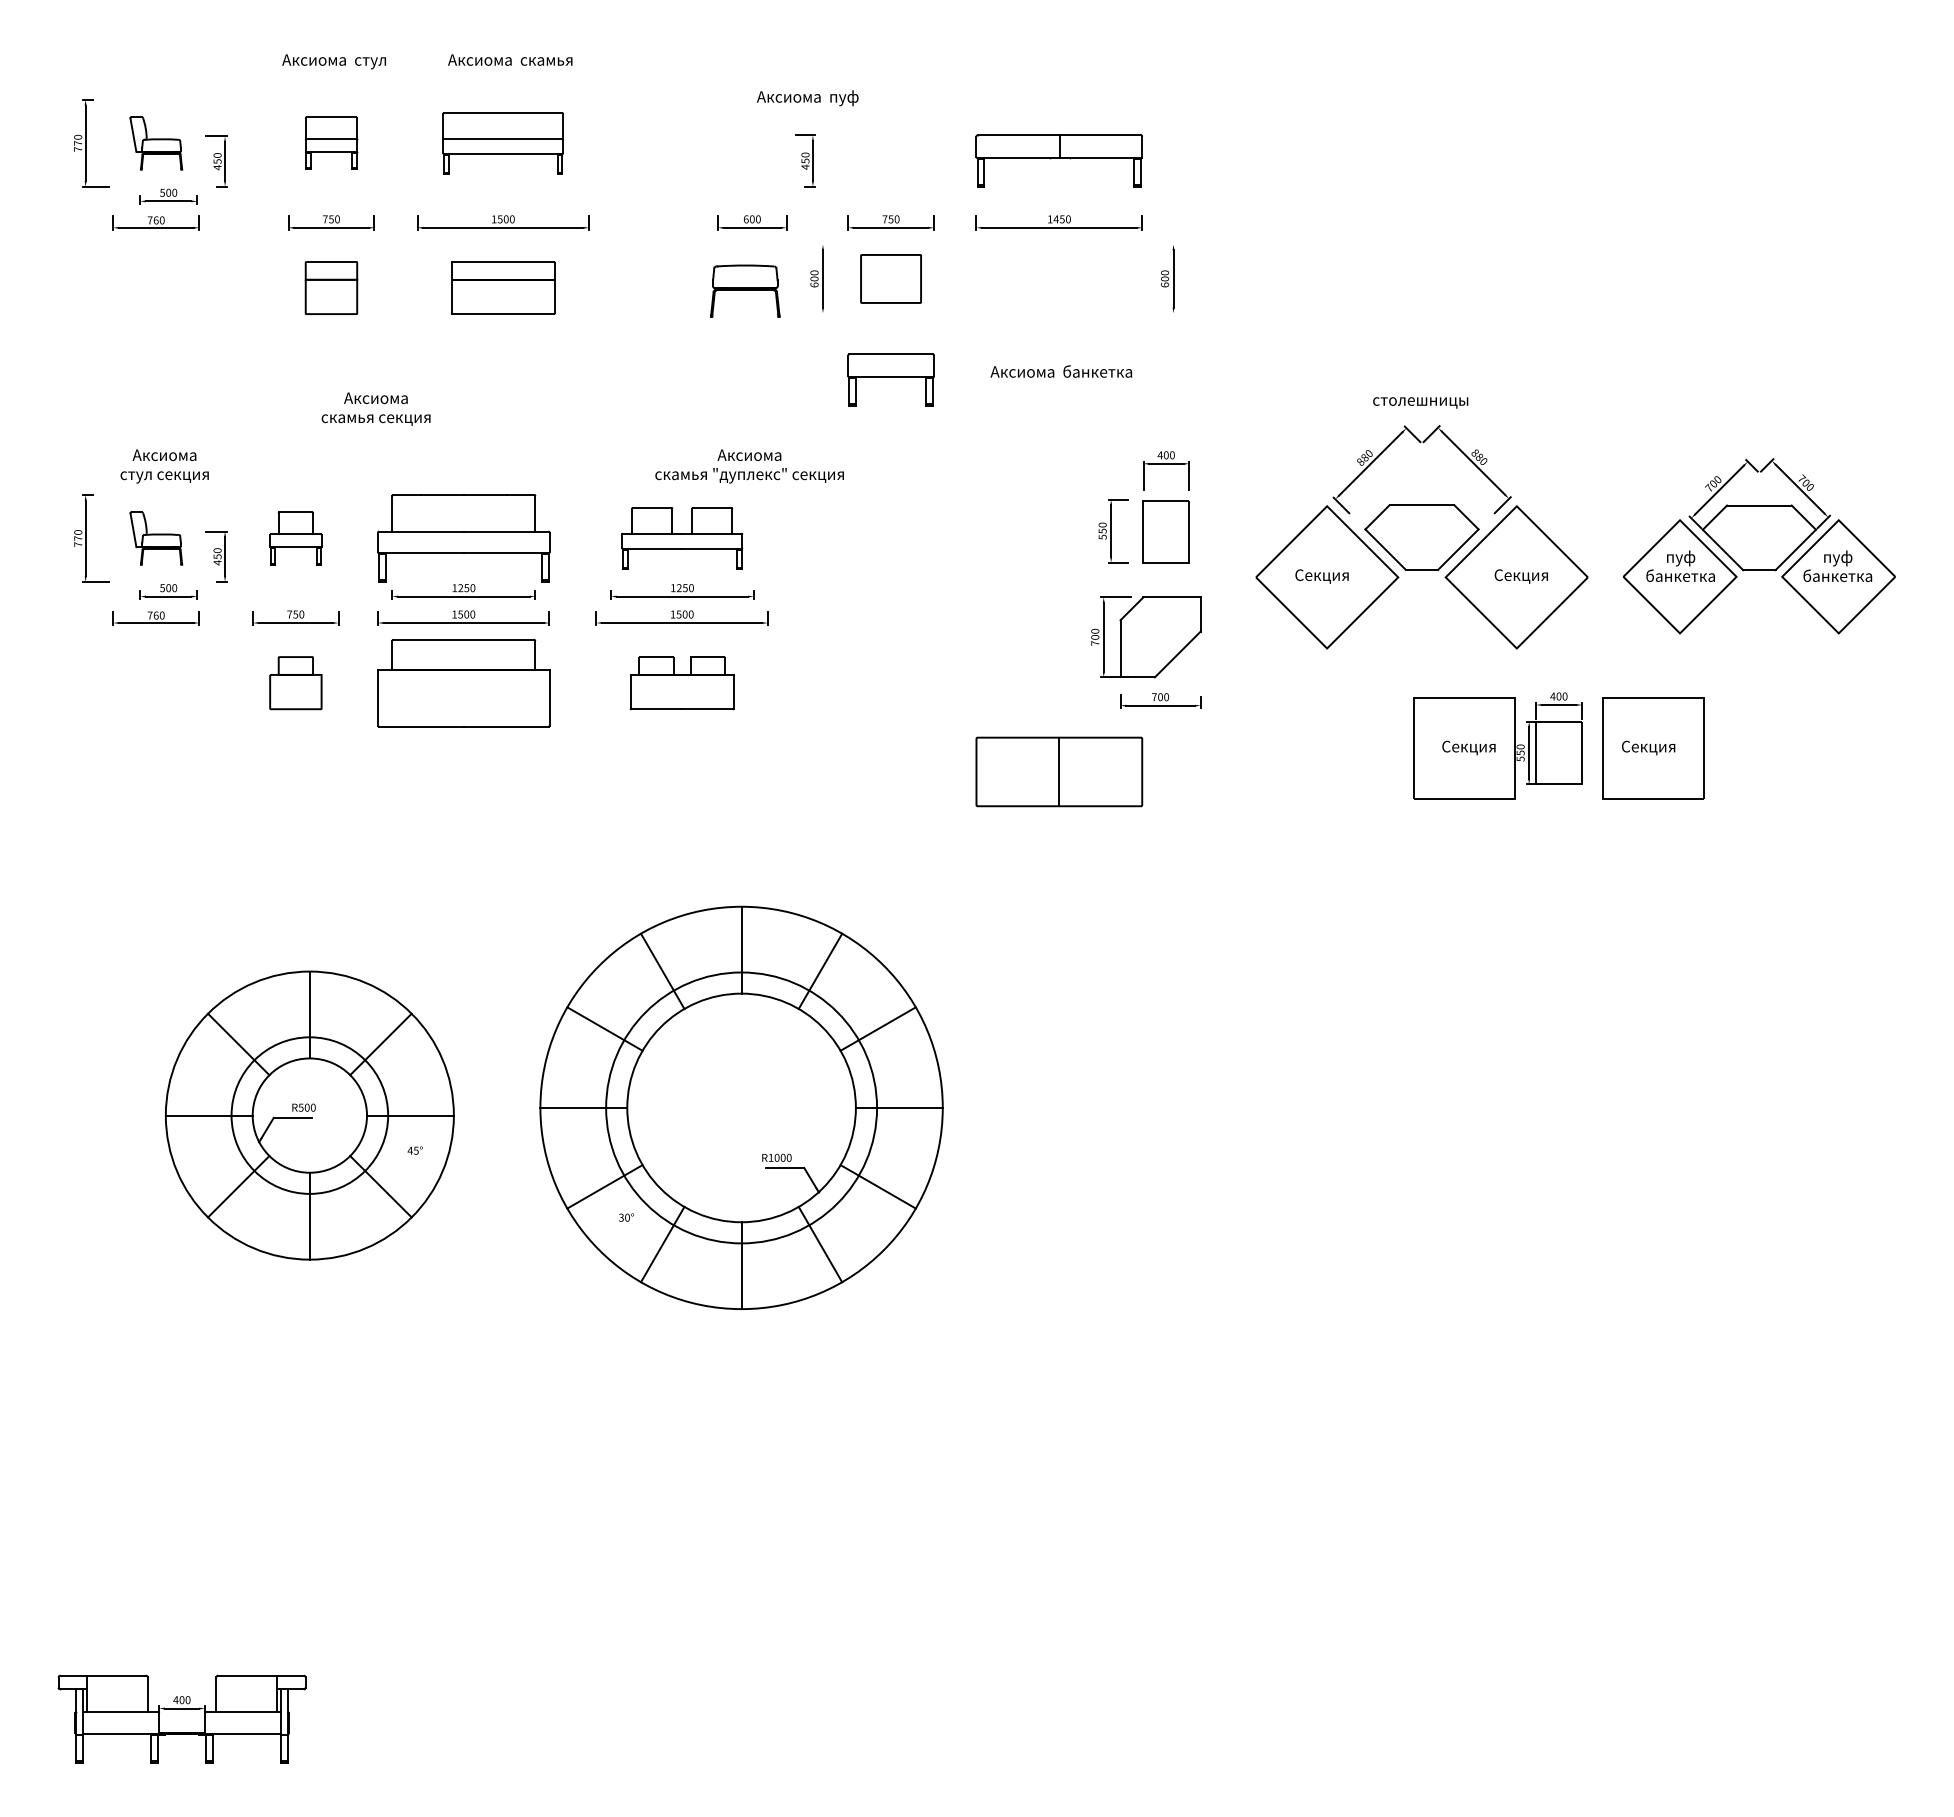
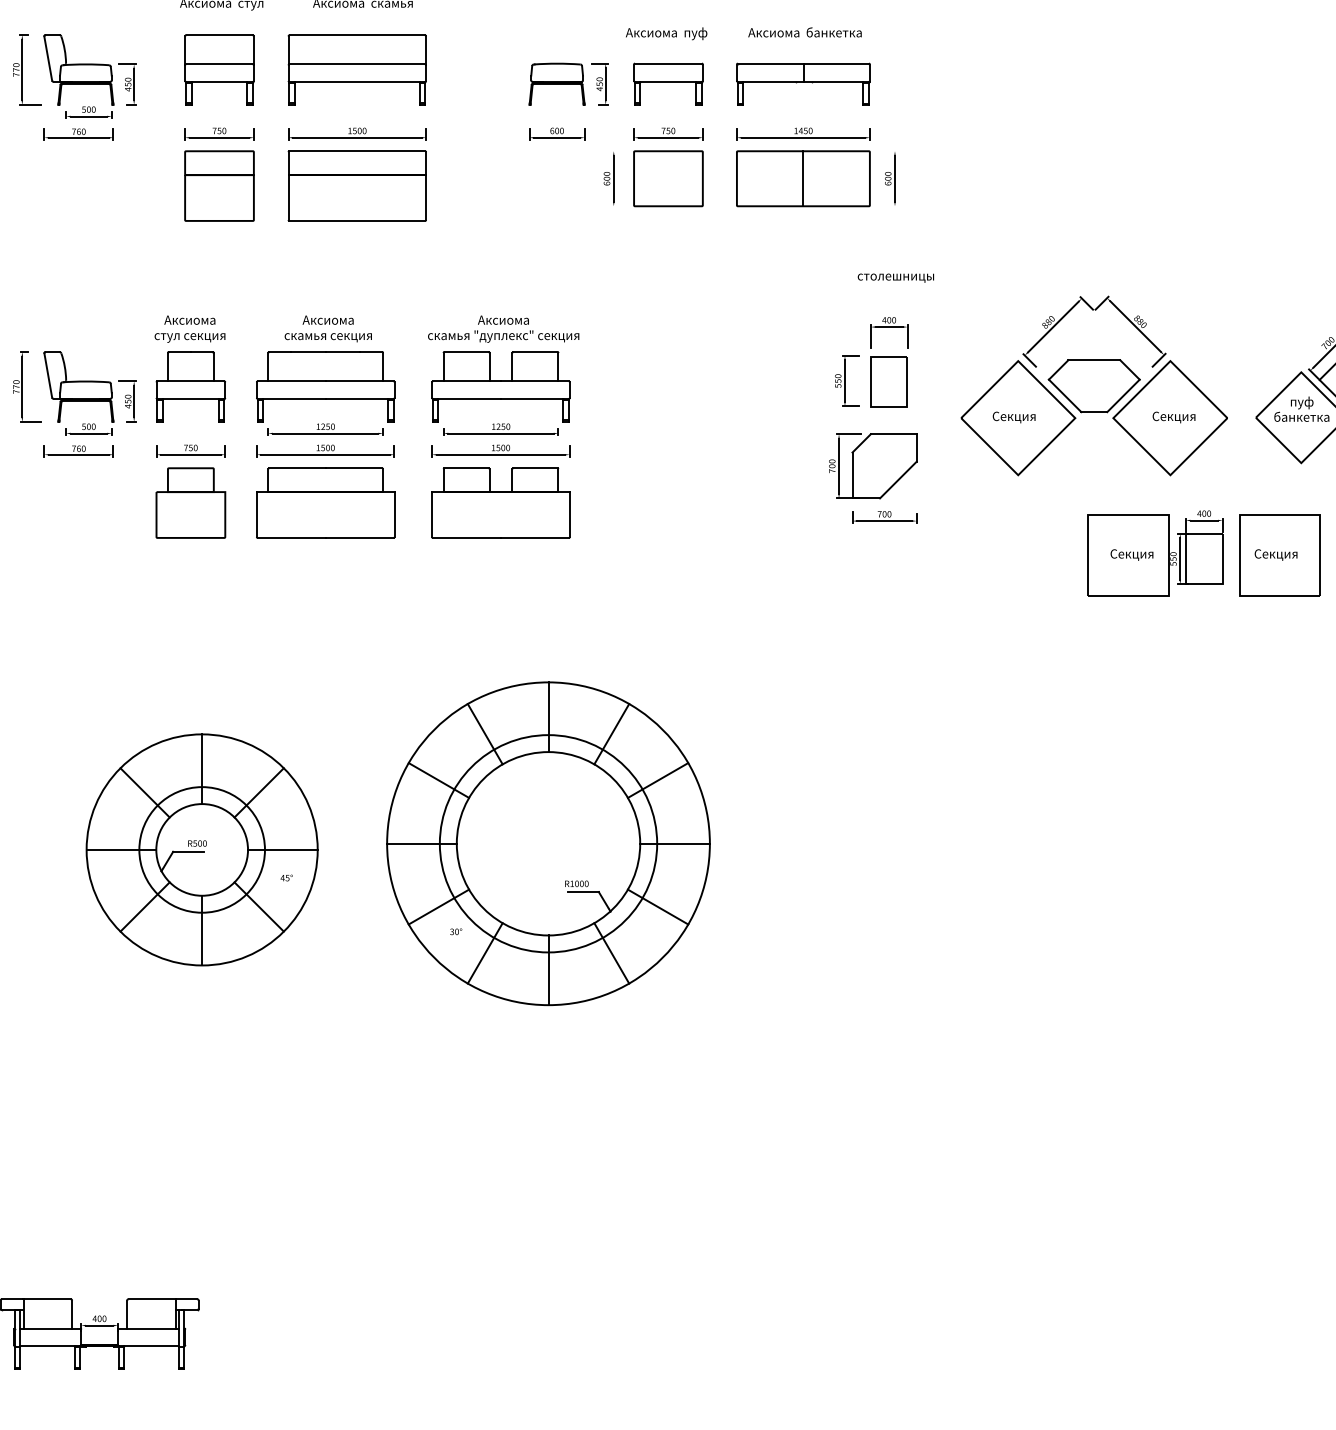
text: (807, 98) -> (666, 34), moved
part: (156, 143) -> (79, 70), size x1.67
part: (331, 143) -> (219, 70), size x1.67
part: (502, 143) -> (356, 70), size x1.43
part: (890, 278) -> (667, 178), size x1.43
part: (331, 287) -> (219, 185), size x1.67
part: (502, 287) -> (356, 185), size x1.67
part: (745, 290) -> (557, 83), moved
text: (1061, 371) -> (805, 32), moved
part: (890, 379) -> (667, 83), moved
text: (1420, 402) -> (895, 277), moved
text: (375, 408) -> (327, 328), moved
text: (164, 466) -> (189, 329), moved
text: (749, 466) -> (503, 329), moved
part: (156, 538) -> (79, 386), size x1.67
part: (295, 538) -> (190, 386), size x1.67
part: (681, 538) -> (500, 386), size x1.43
part: (295, 682) -> (190, 502), size x1.67
part: (681, 683) -> (500, 503), size x1.67
part: (1059, 771) -> (803, 178), moved

